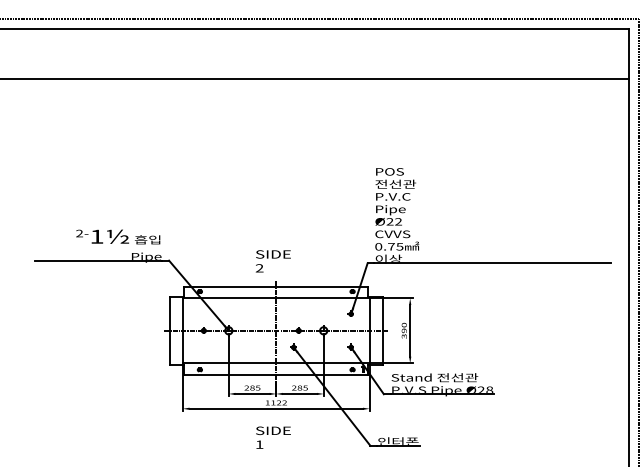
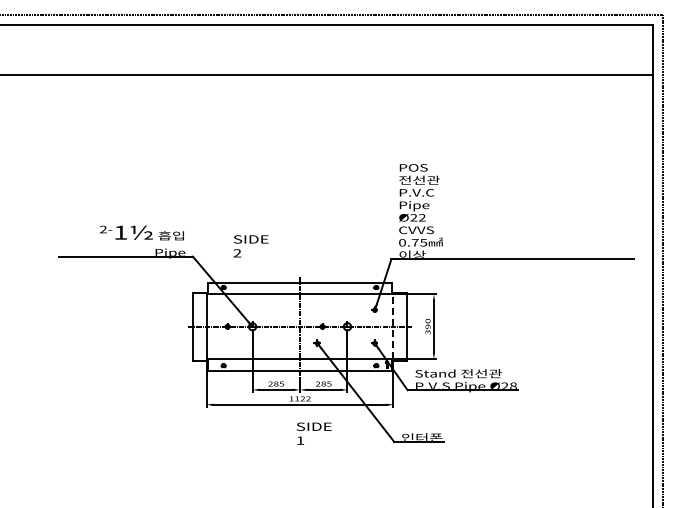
text: (272, 261) -> (250, 246), moved
line: (369, 330) -> (393, 326), solid -> dashed
text: (273, 437) -> (314, 433), moved

